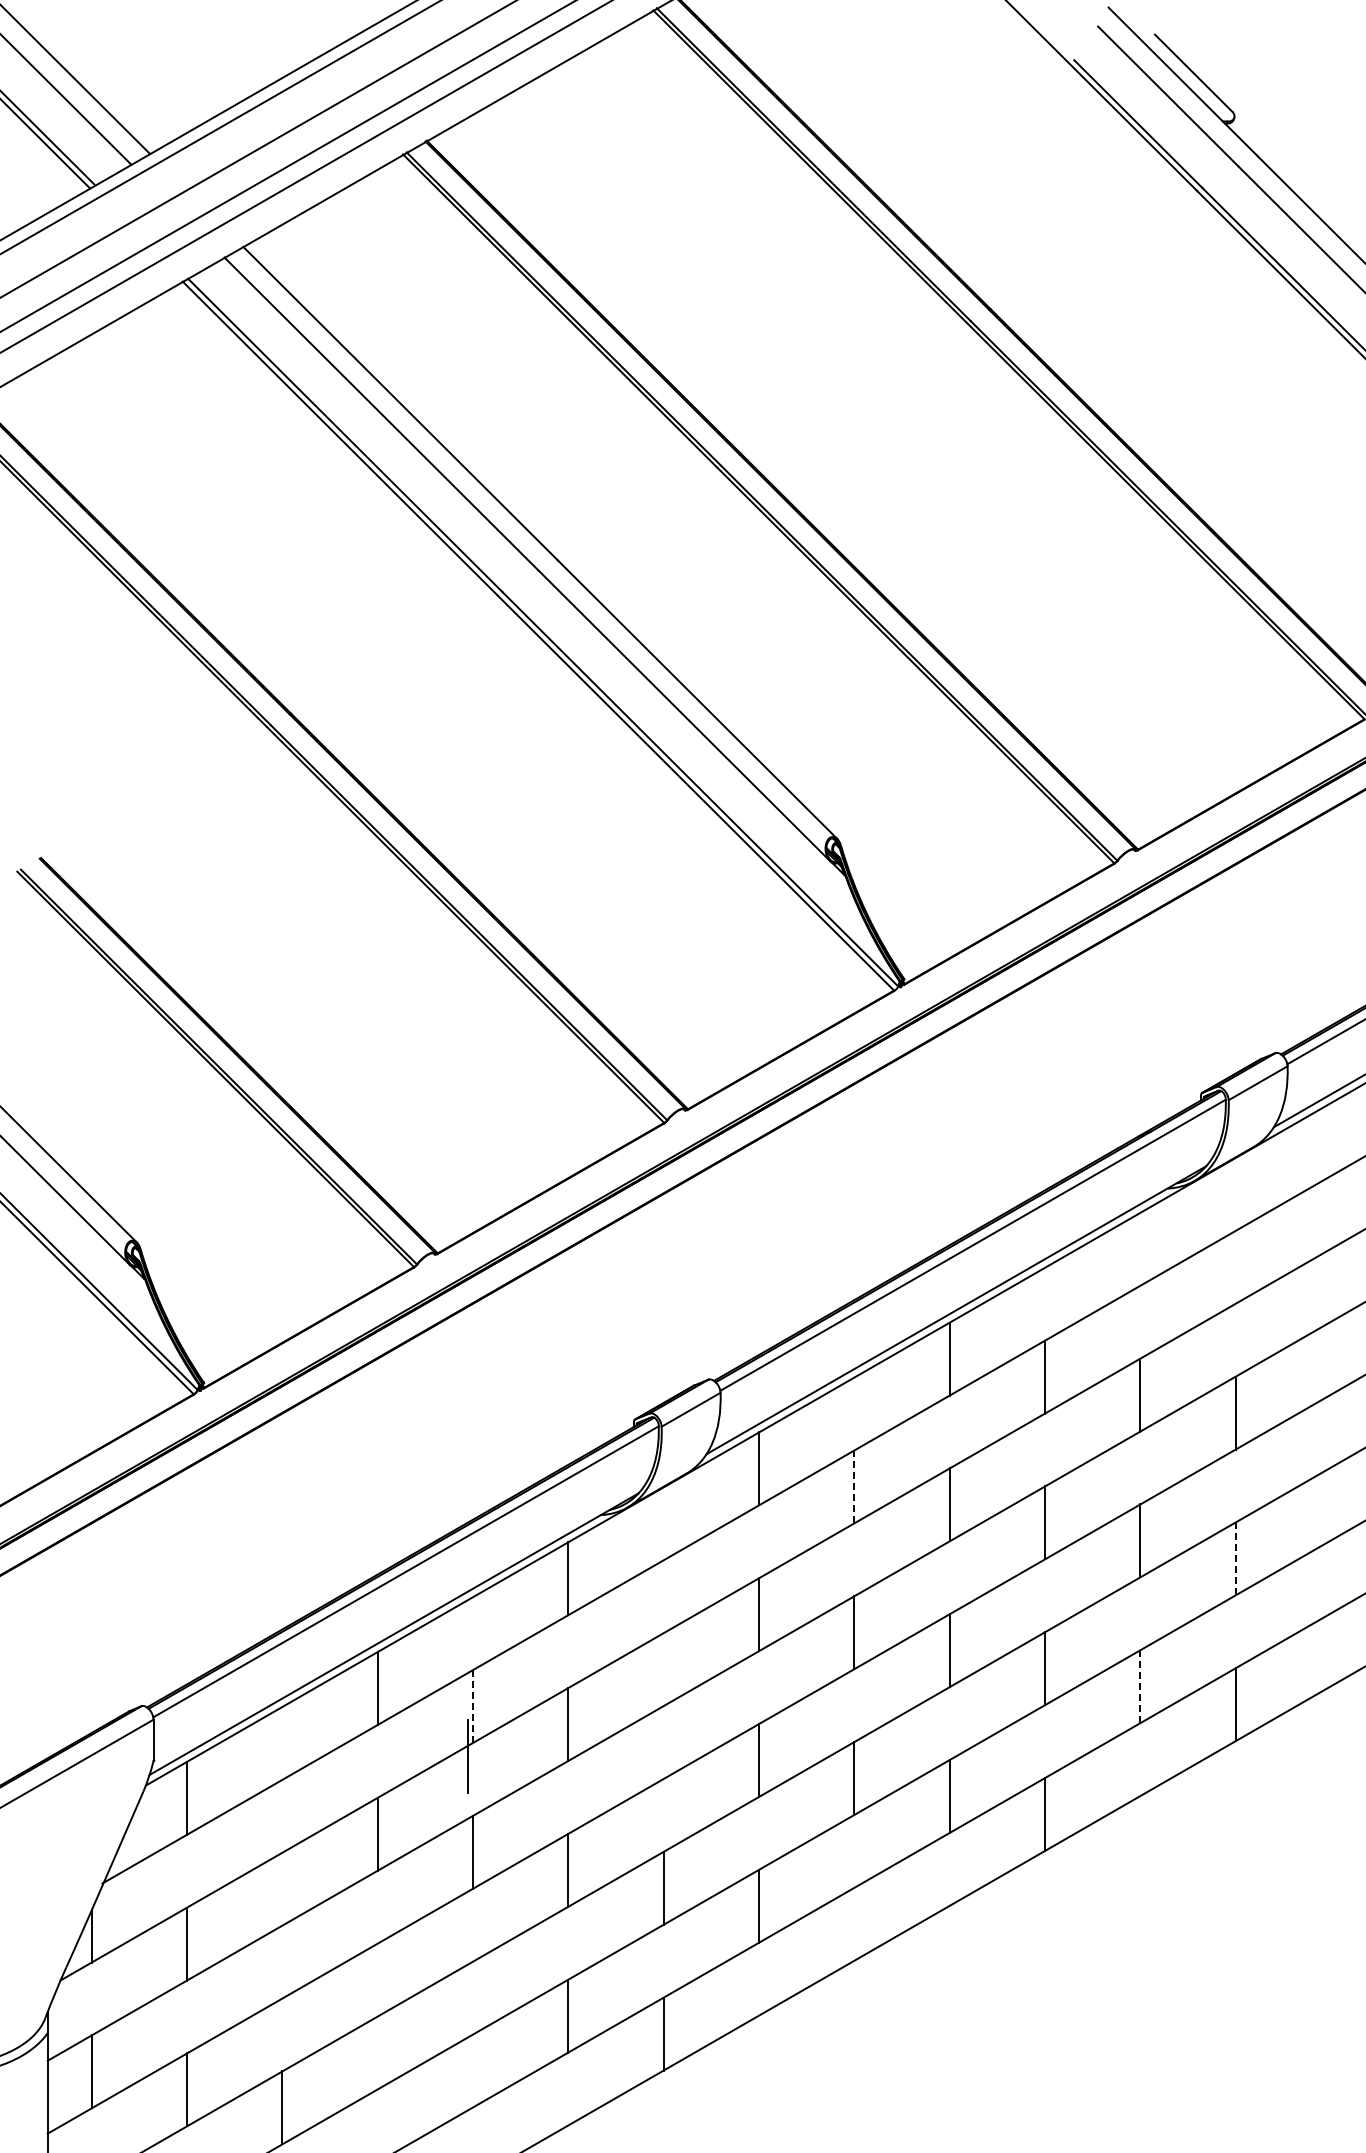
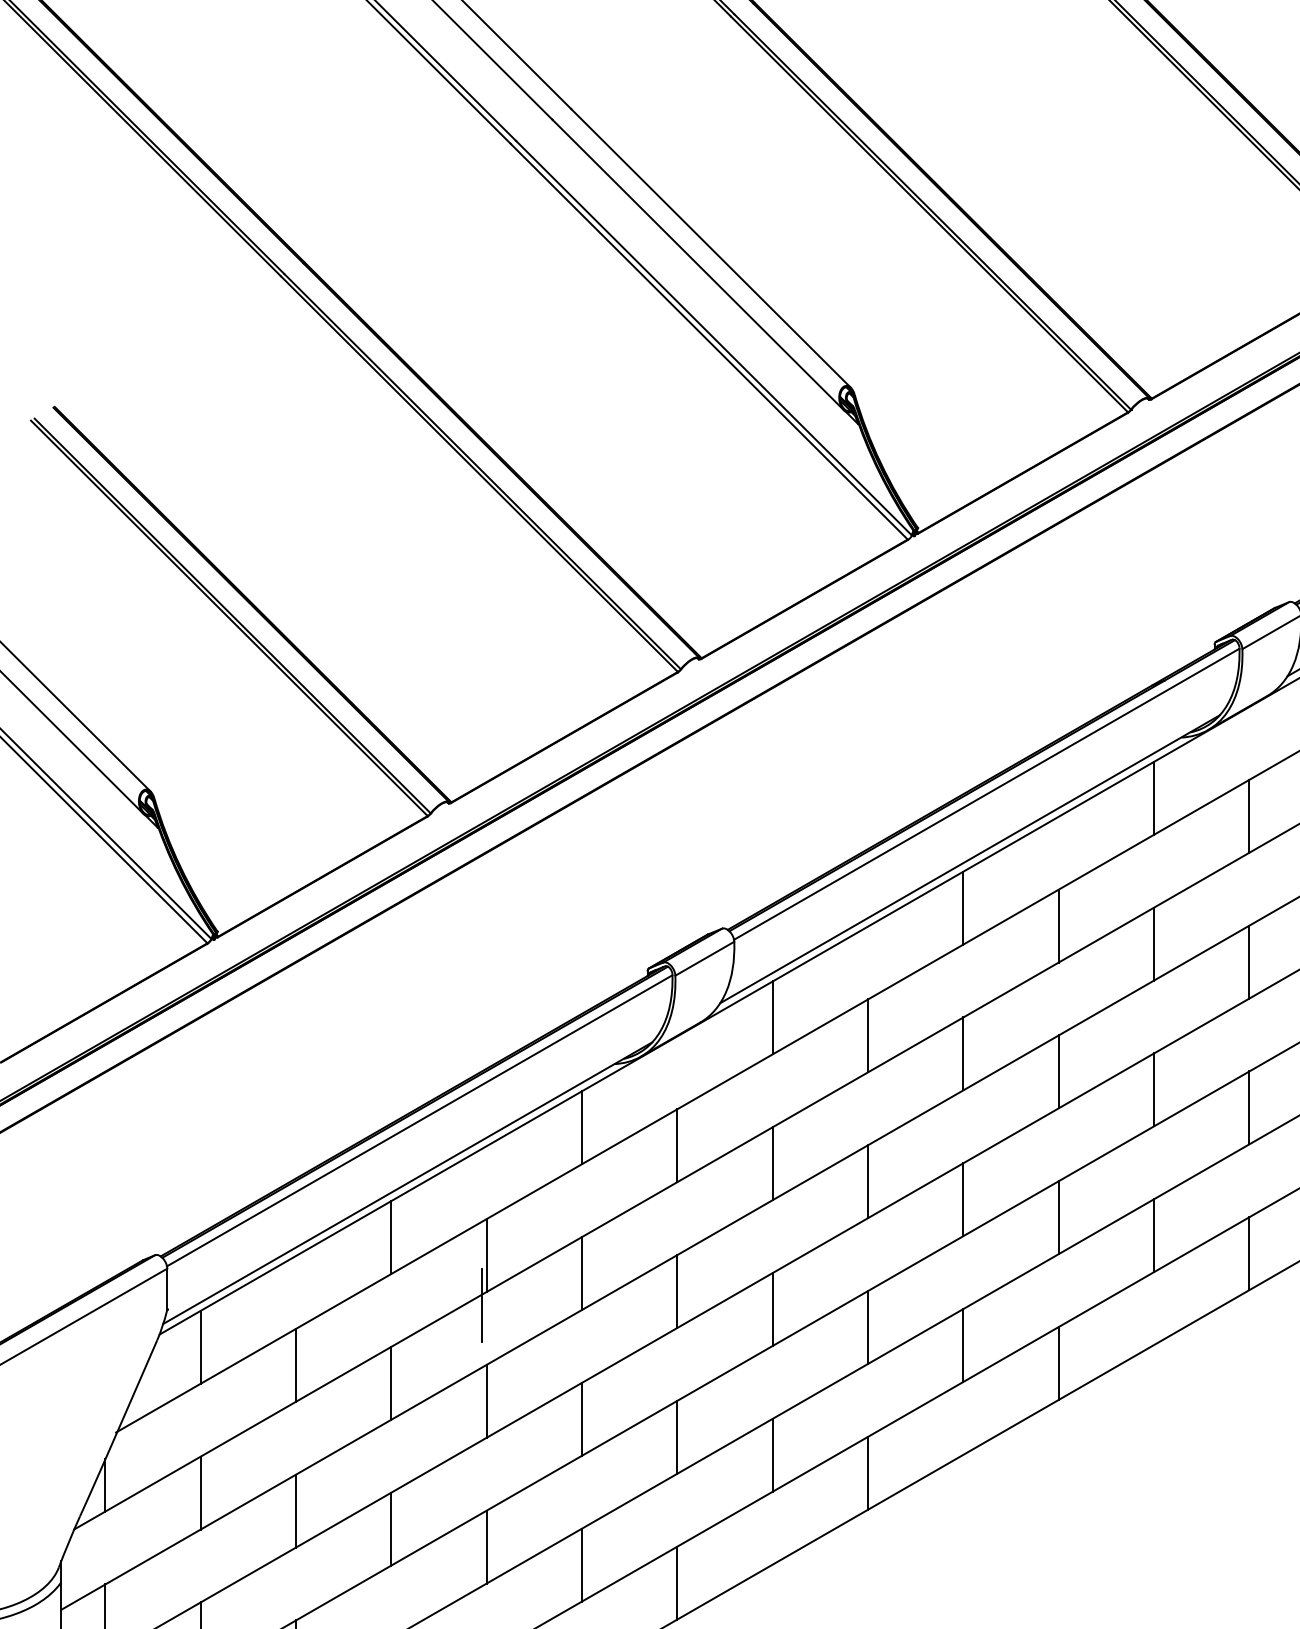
line: (1140, 1248) -> (1154, 797), added
line: (1235, 1266) -> (1249, 815), added
line: (854, 1486) -> (868, 1035), dashed -> solid
line: (1235, 1558) -> (1249, 1107), dashed -> solid
line: (663, 1596) -> (677, 1145), added
line: (1140, 1686) -> (1154, 1235), dashed -> solid
line: (473, 1706) -> (487, 1255), dashed -> solid
line: (663, 1742) -> (677, 1291), added
line: (282, 1815) -> (296, 1364), added
line: (854, 1923) -> (868, 1472), added
line: (282, 1961) -> (296, 1510), added
line: (377, 1979) -> (391, 1528), added
line: (473, 1997) -> (487, 1546), added

